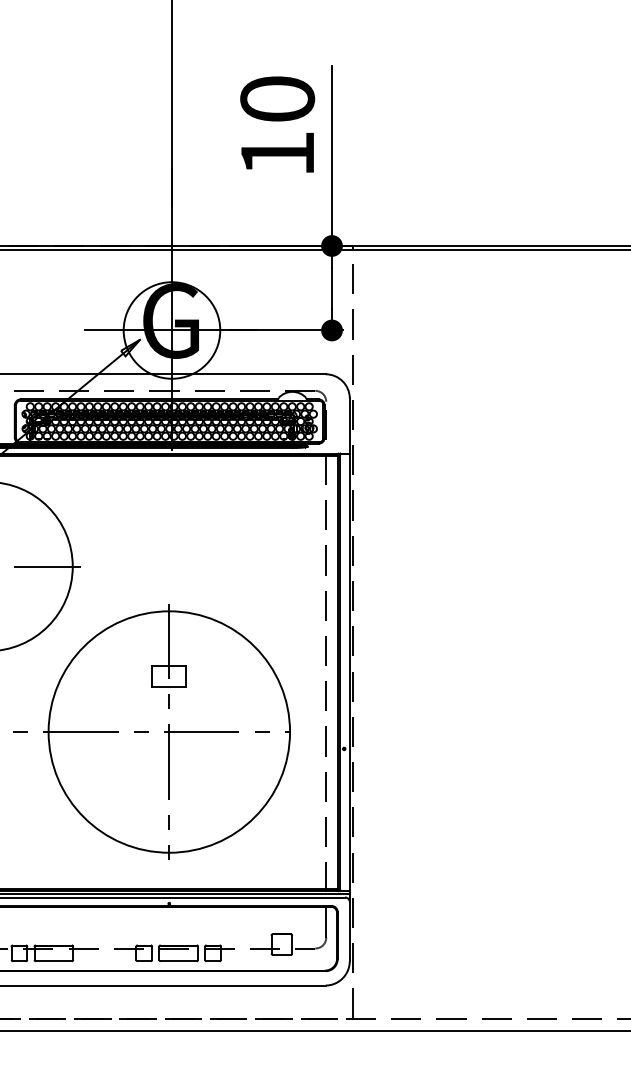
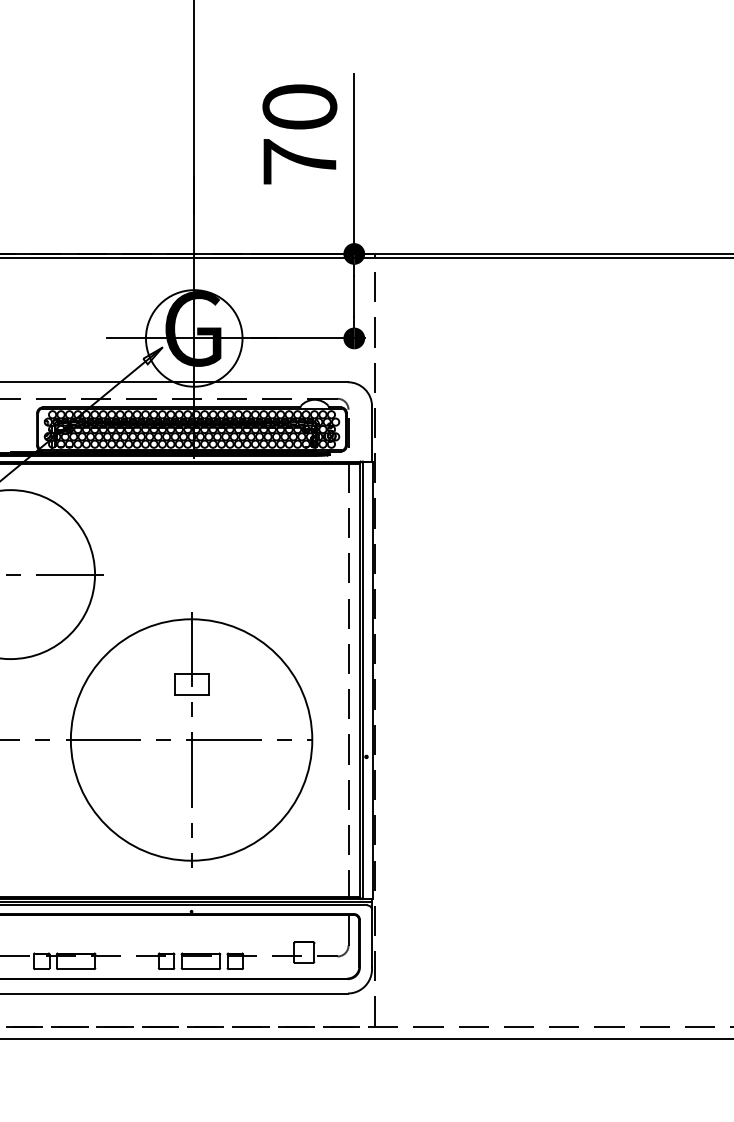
text: (277, 153) -> (299, 161), 10 -> 70

